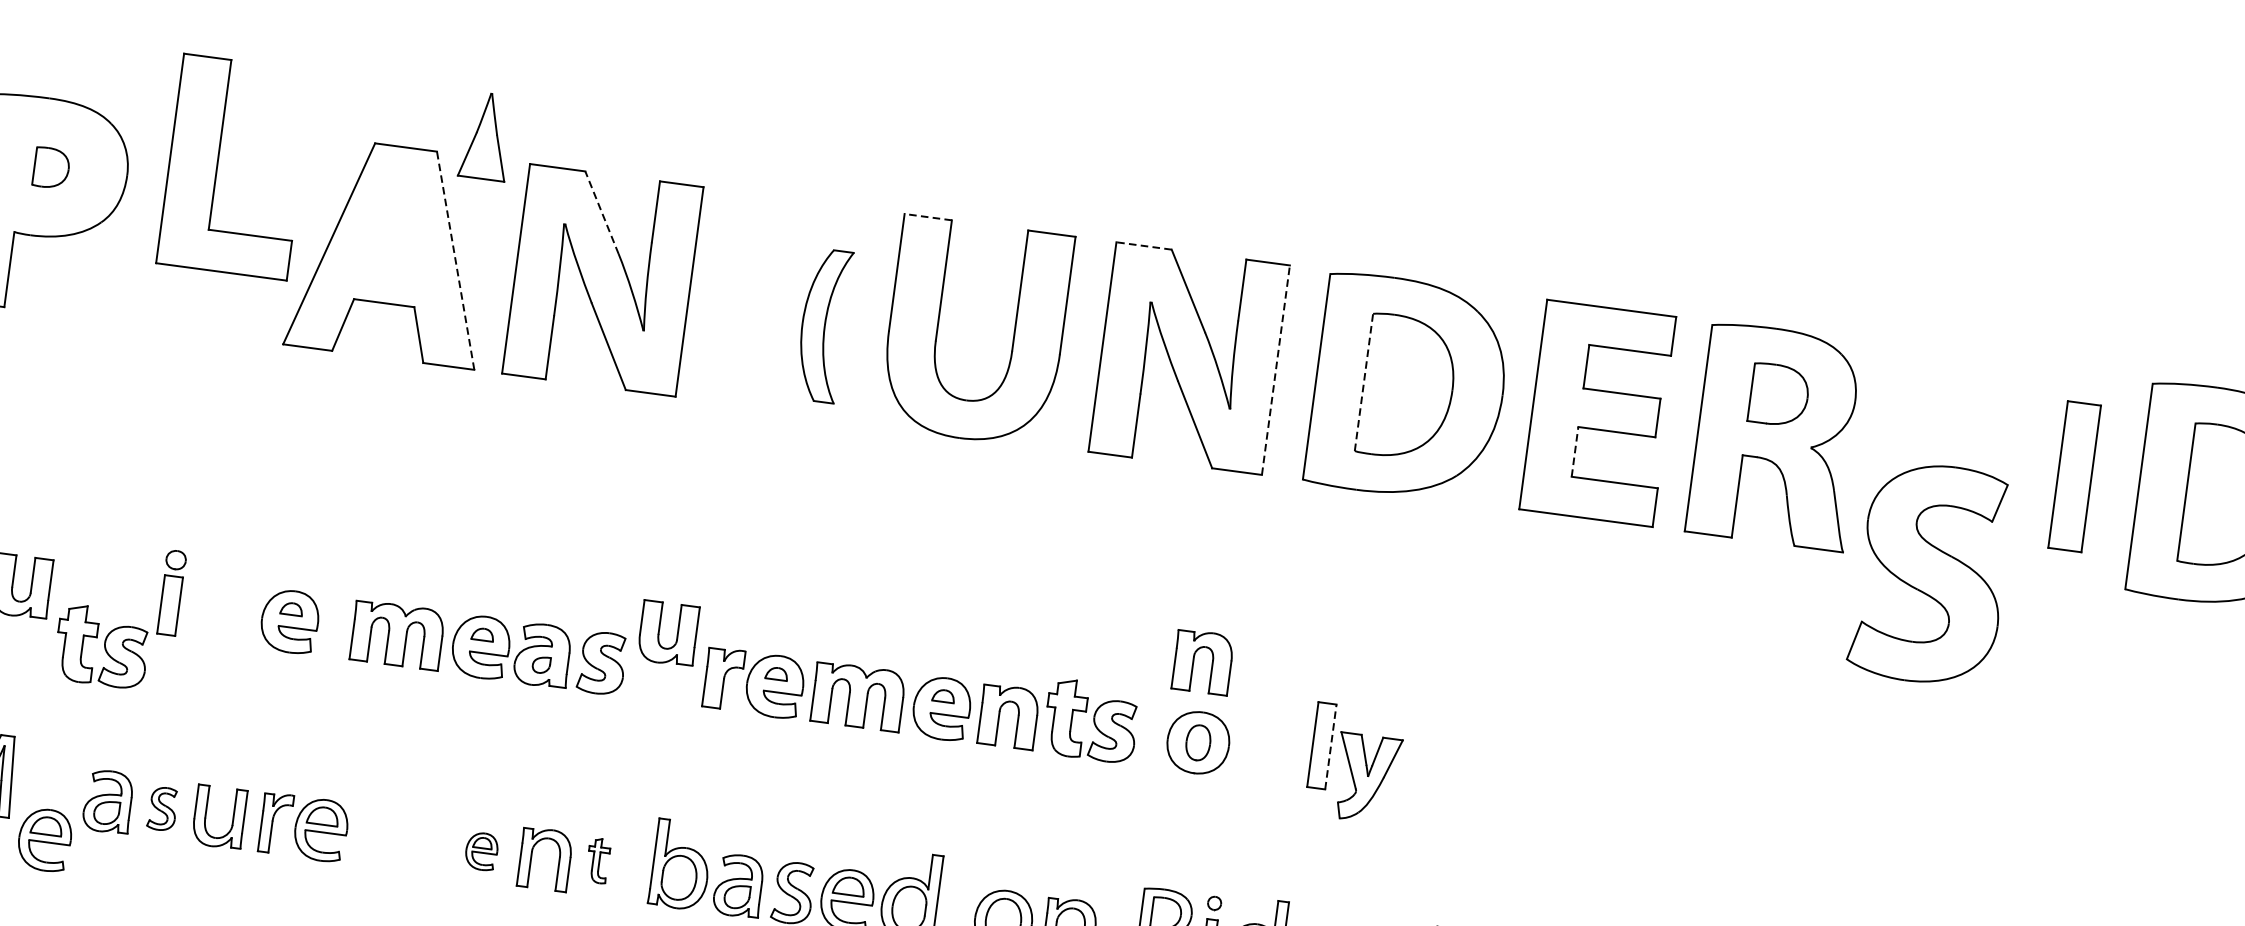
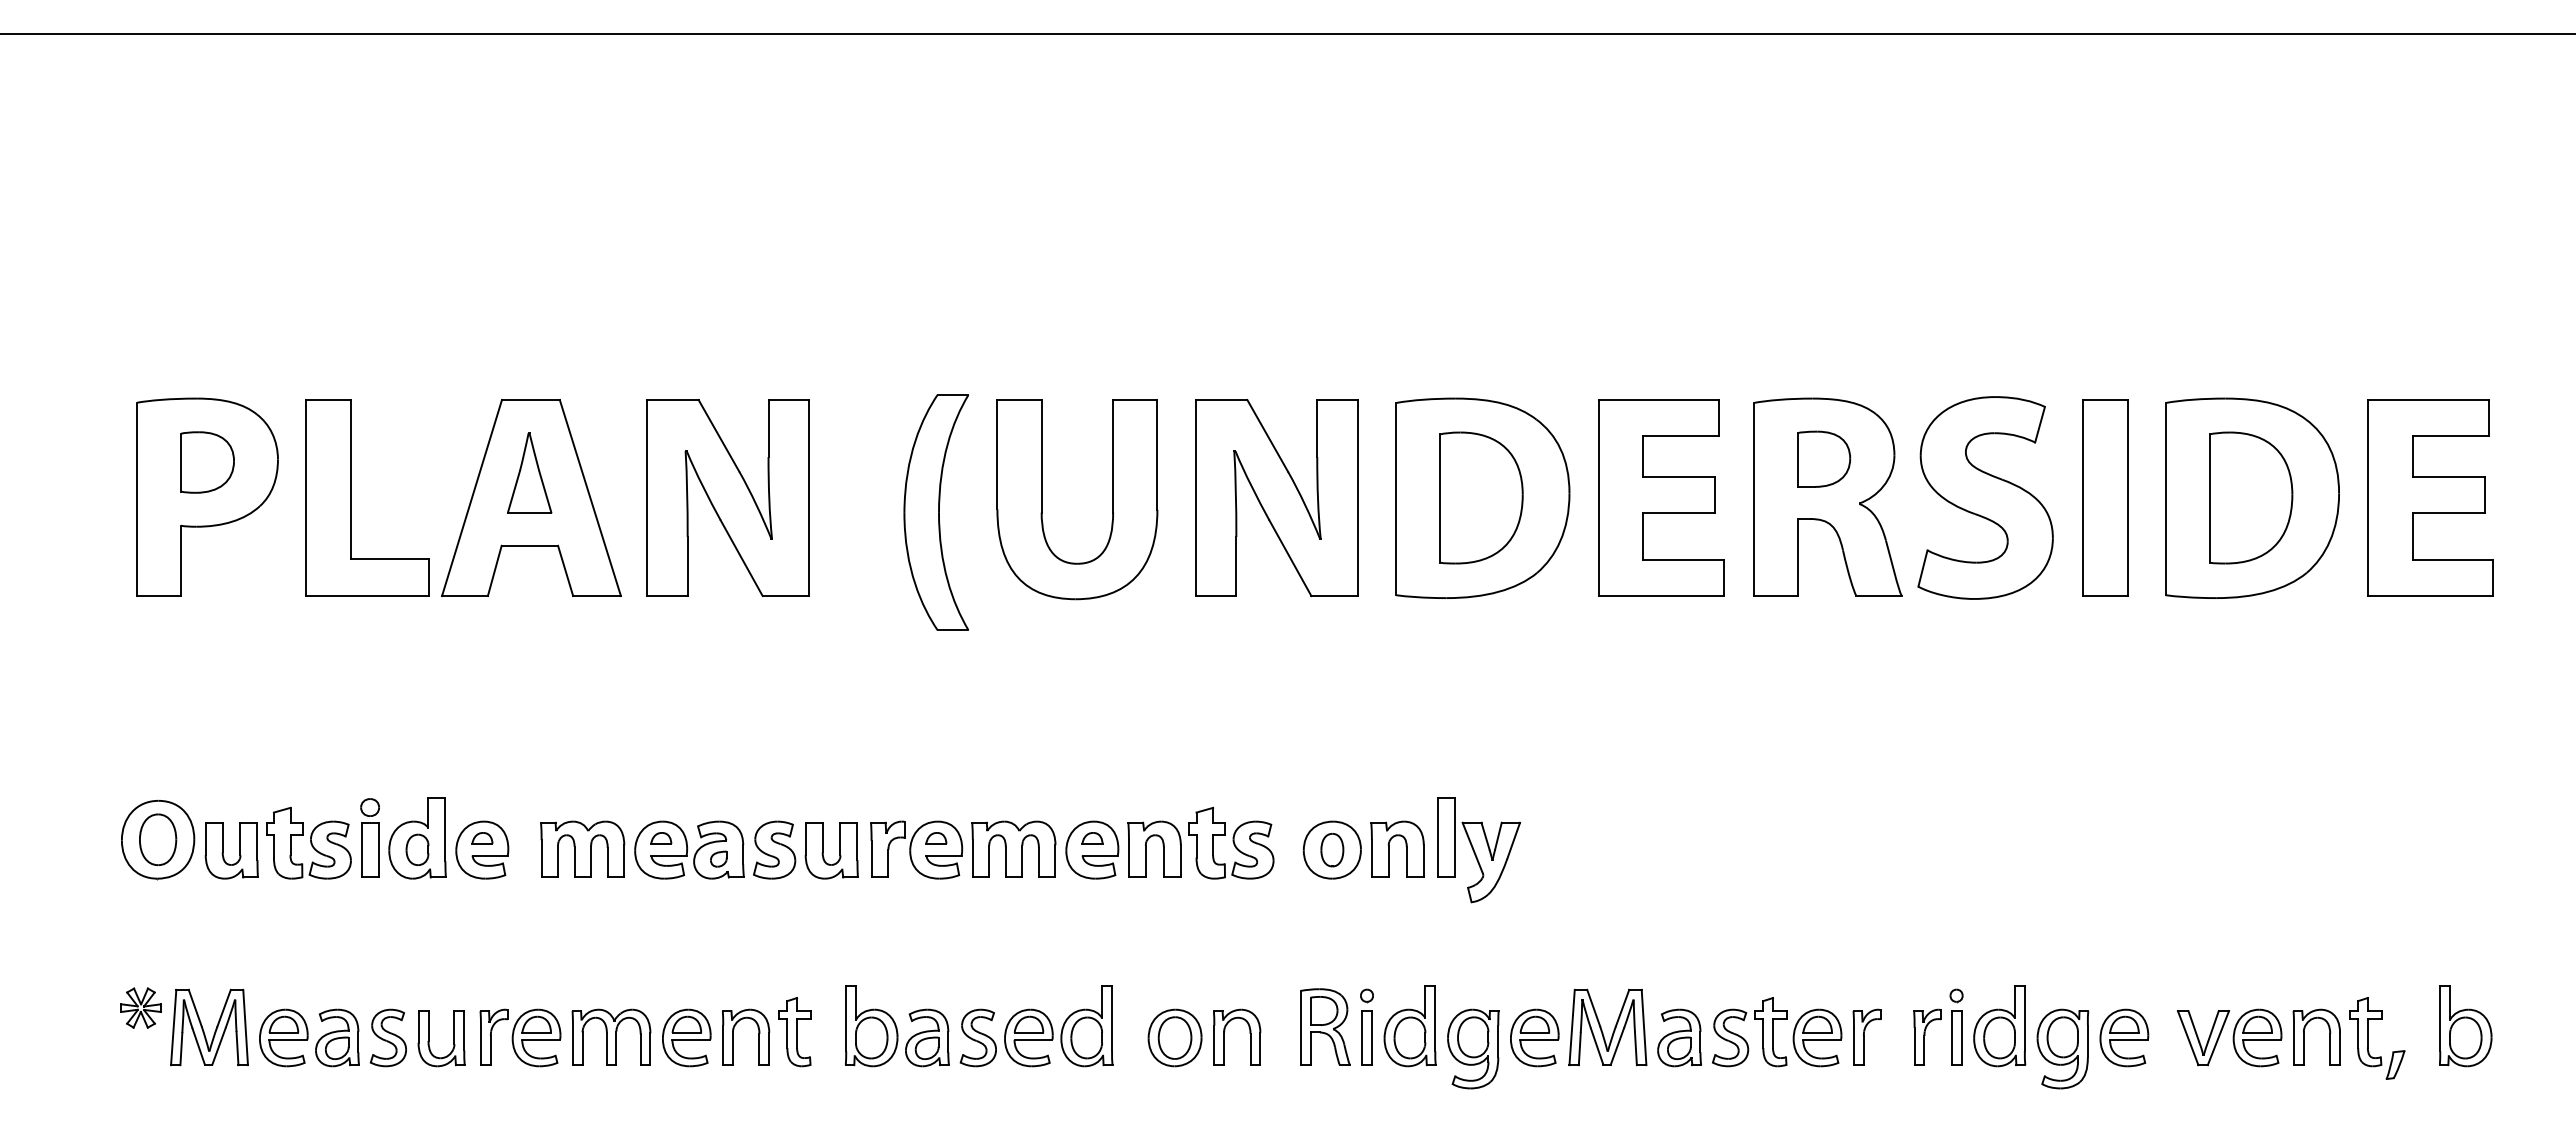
part: (486, 135) -> (529, 472), moved
part: (218, 164) -> (351, 497), moved
part: (51, 168) -> (207, 462), size x1.67
line: (601, 212) -> (718, 435), dashed -> solid
line: (928, 217) -> (1019, 400), dashed -> solid
line: (1144, 246) -> (1221, 400), dashed -> solid
line: (455, 261) -> (590, 498), dashed -> solid
part: (822, 325) -> (935, 512), size x1.67
line: (1275, 369) -> (1357, 497), dashed -> solid
line: (1364, 382) -> (1440, 498), dashed -> solid
line: (1574, 450) -> (1642, 535), dashed -> solid
part: (2074, 476) -> (2105, 497), size x1.43
part: (1931, 573) -> (1985, 497), moved
part: (222, 599) -> (417, 838), added
part: (659, 632) -> (823, 850), moved
part: (101, 646) -> (308, 843), moved
part: (1194, 659) -> (1389, 848), moved
line: (1330, 746) -> (1454, 837), dashed -> solid
part: (161, 808) -> (387, 1037), size x1.43
part: (44, 839) -> (283, 1037), moved
part: (401, 839) -> (611, 1036), added
part: (481, 850) -> (686, 1037), size x1.67
part: (597, 860) -> (794, 1032), size x1.67

